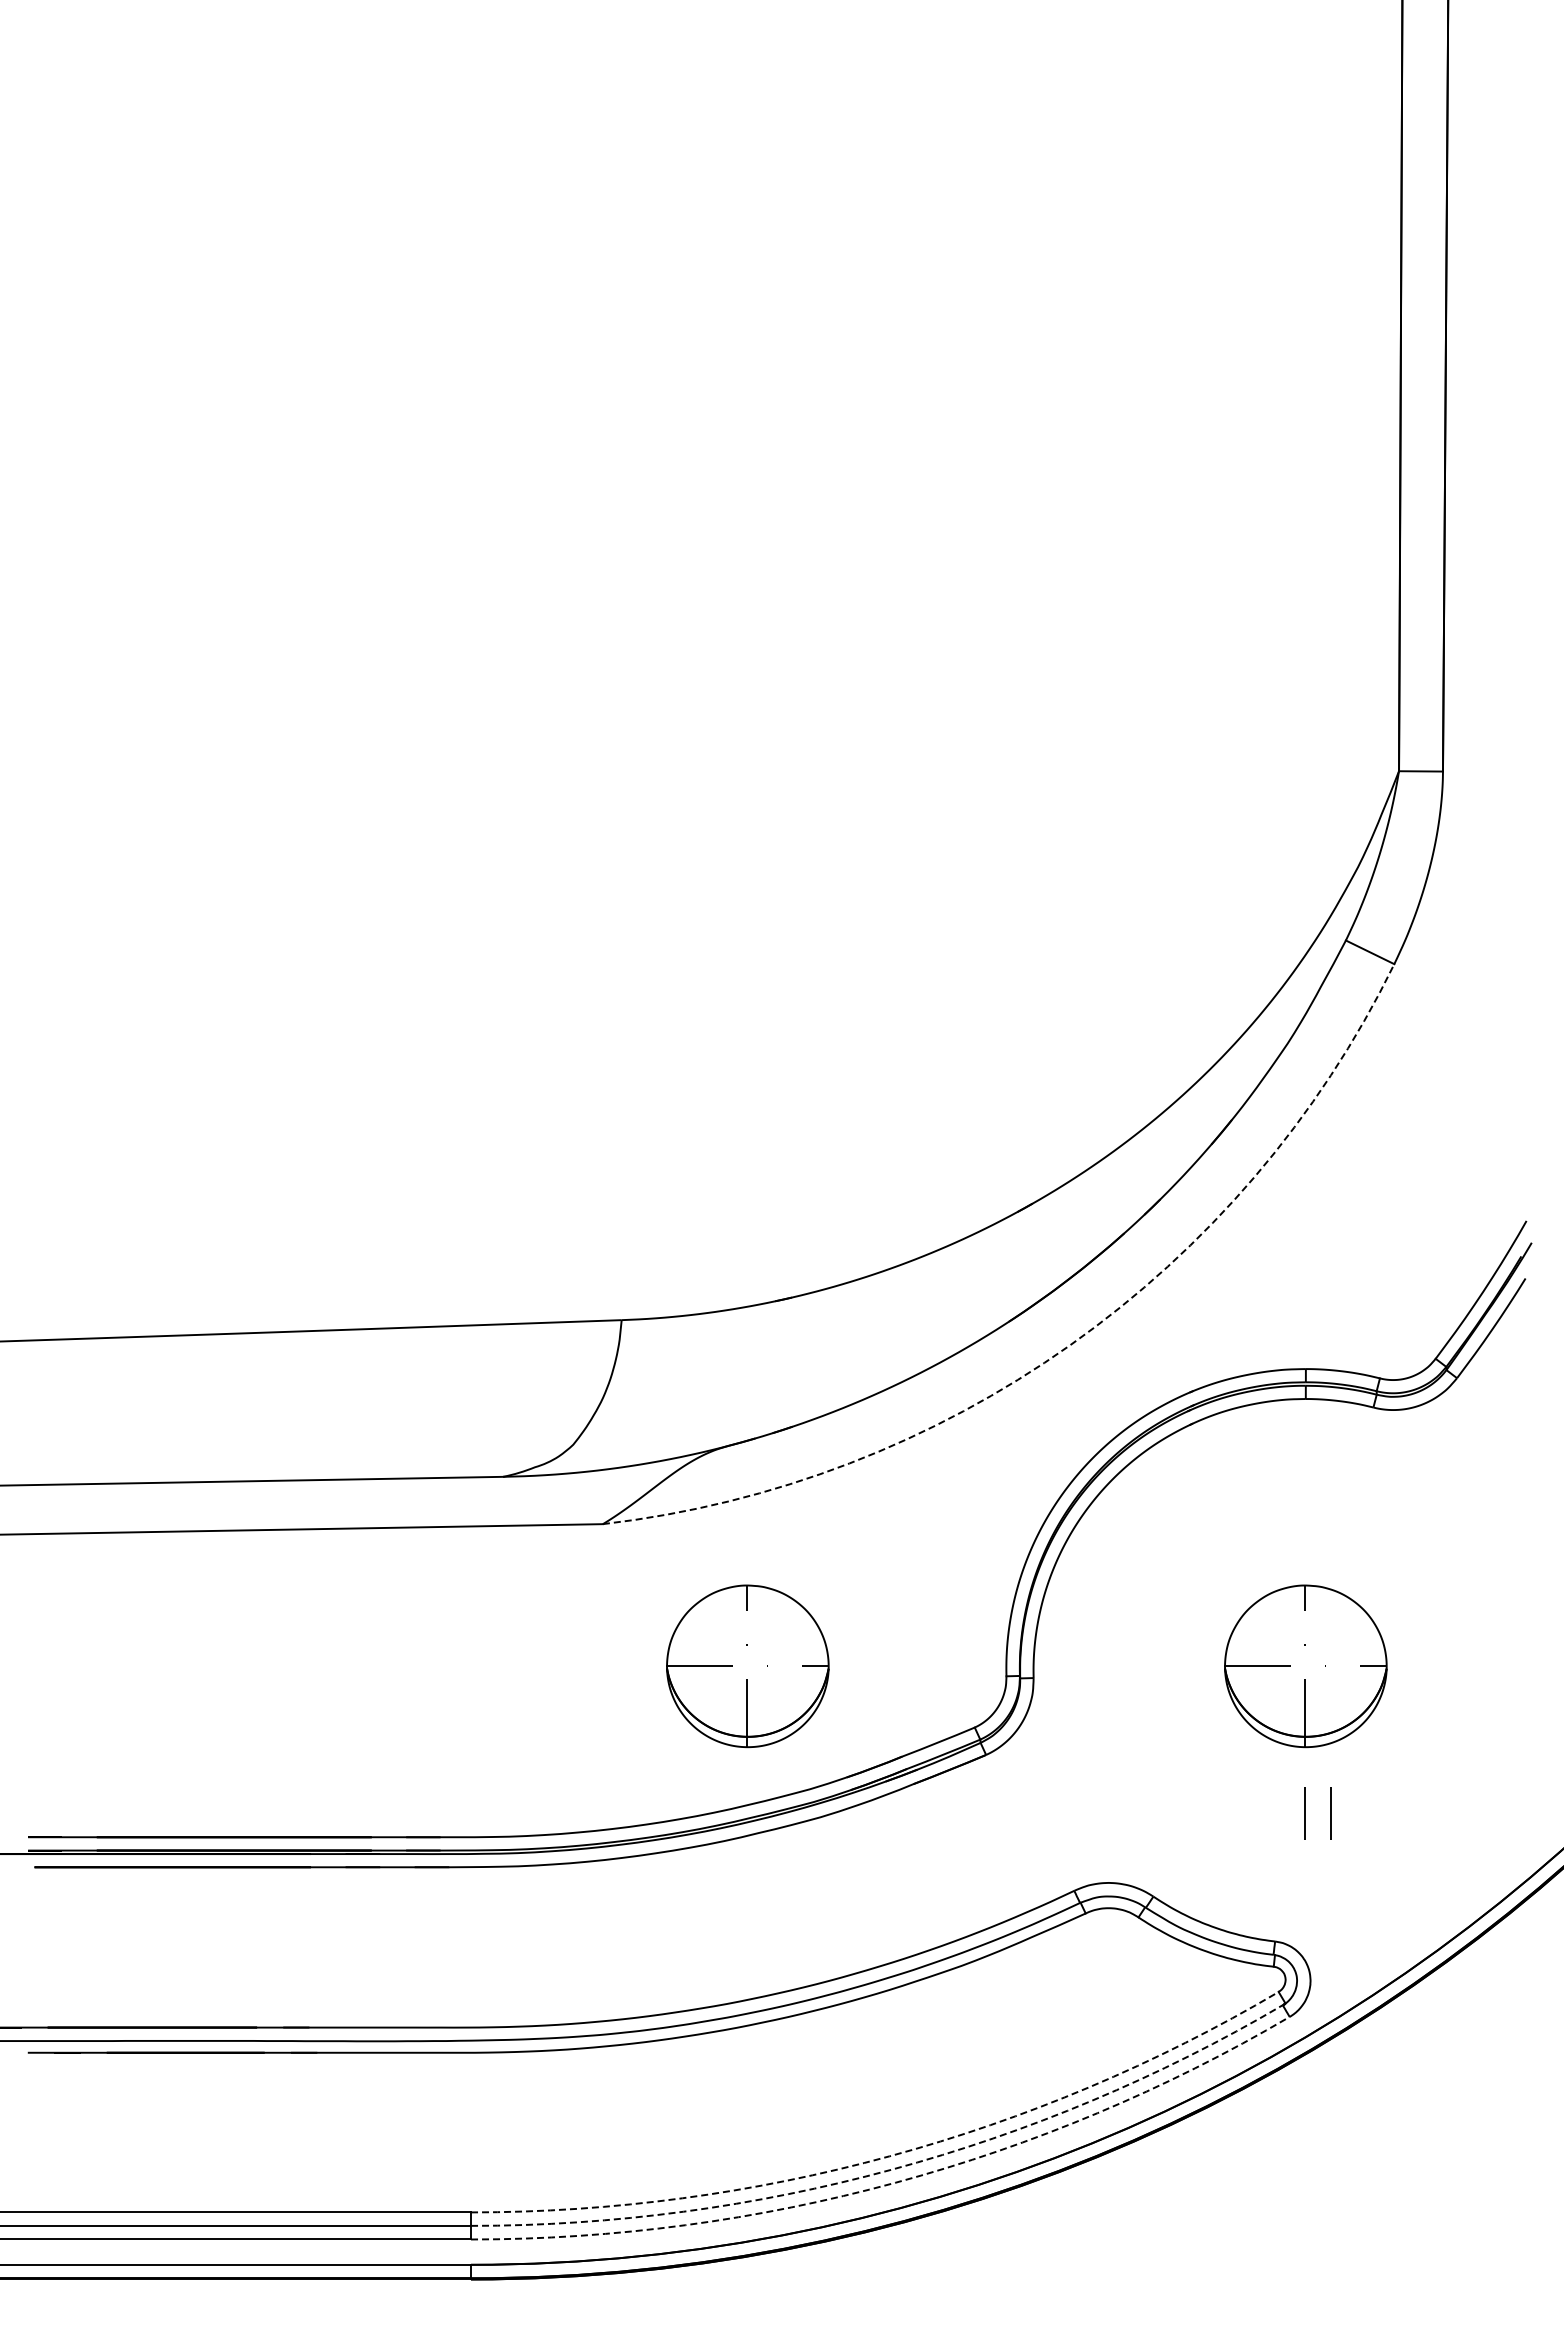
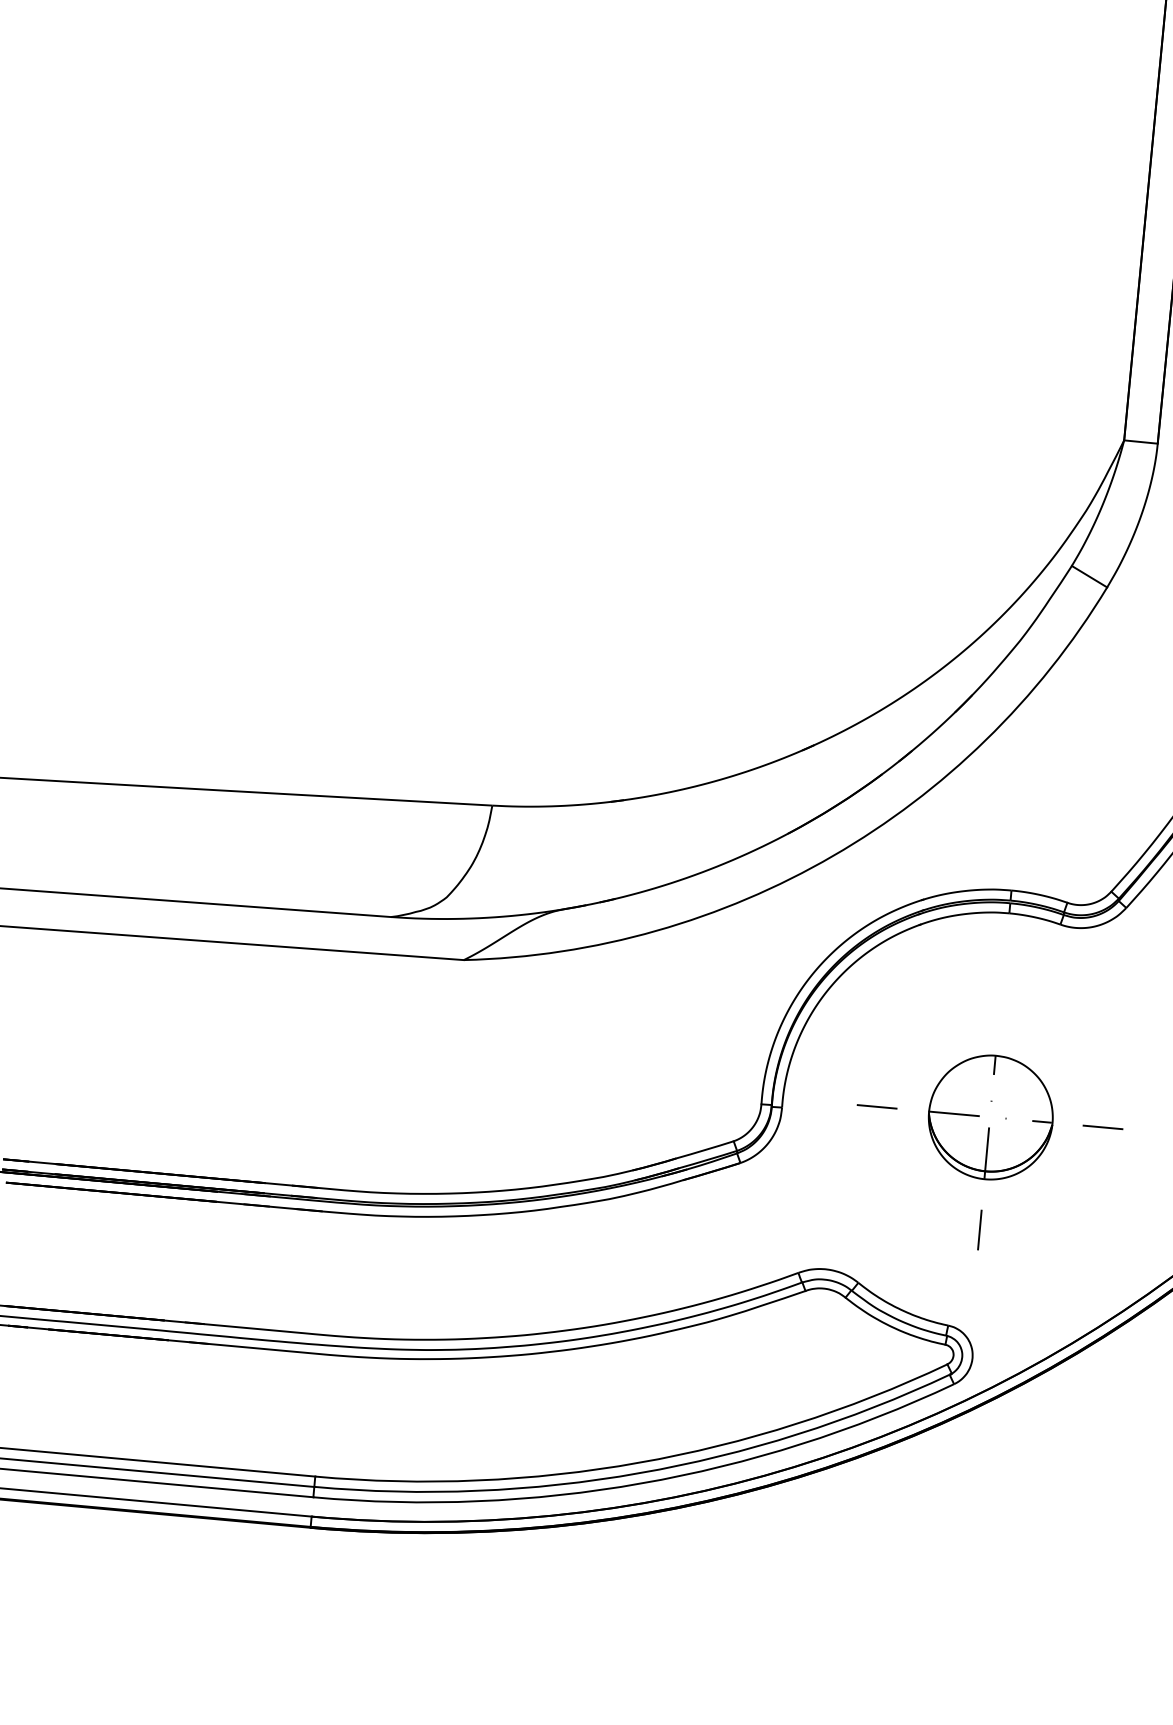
arc: (1070, 1345) -> (833, 856), dashed -> solid
line: (1156, 1665) -> (876, 1106), added
line: (1452, 1665) -> (1102, 1127), added
part: (747, 1666) -> (564, 1078), removed
line: (1330, 1813) -> (999, 1231), removed
arc: (889, 2156) -> (638, 1462), dashed -> solid
arc: (891, 2169) -> (639, 1473), dashed -> solid
arc: (895, 2182) -> (641, 1483), dashed -> solid

